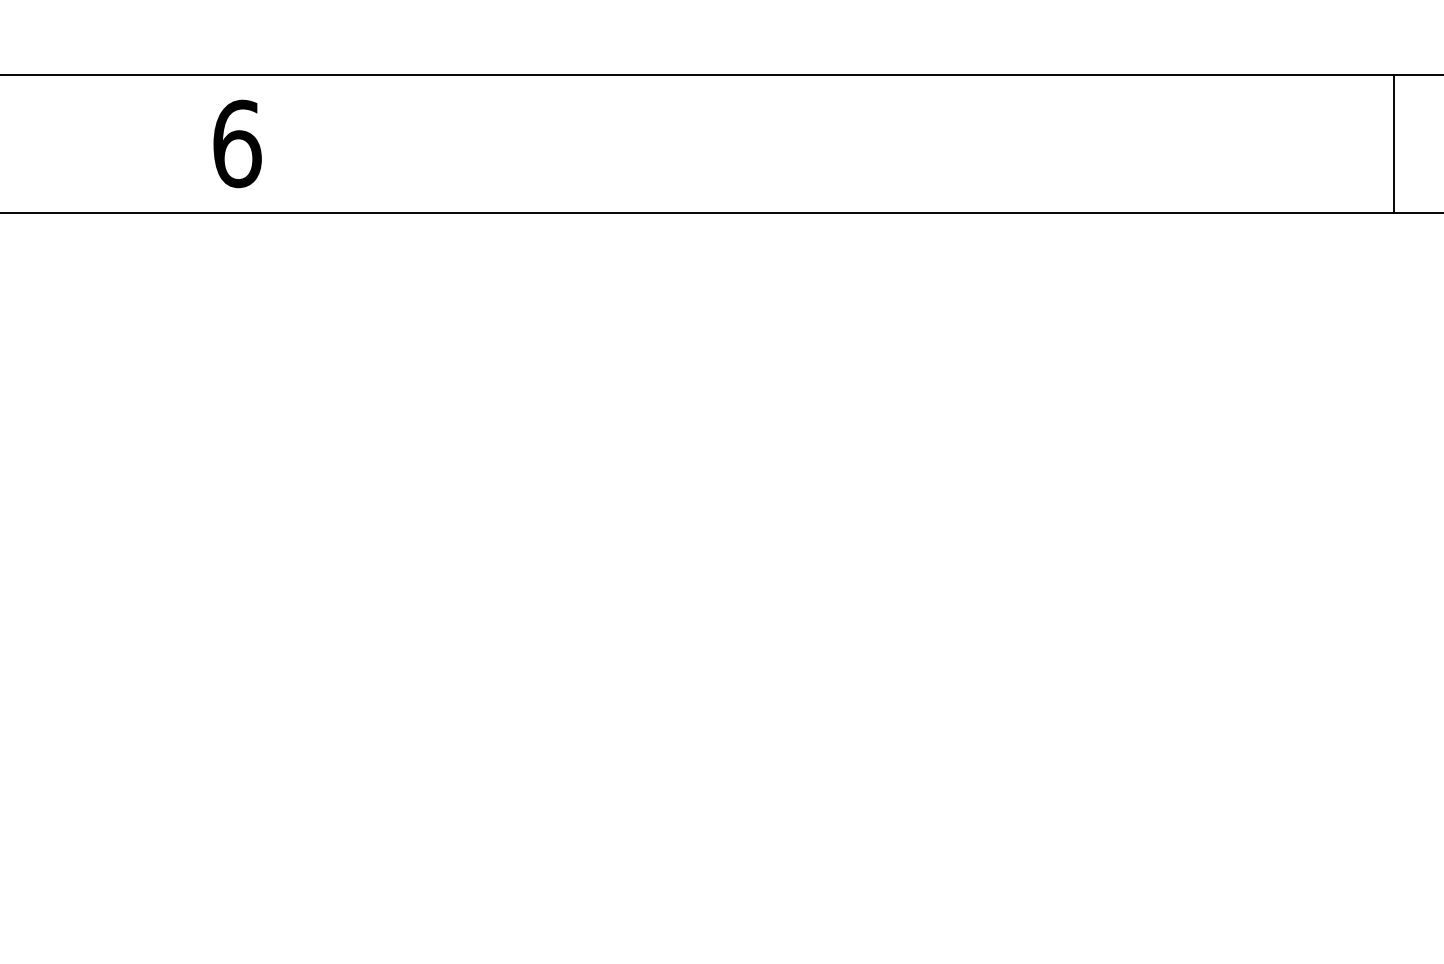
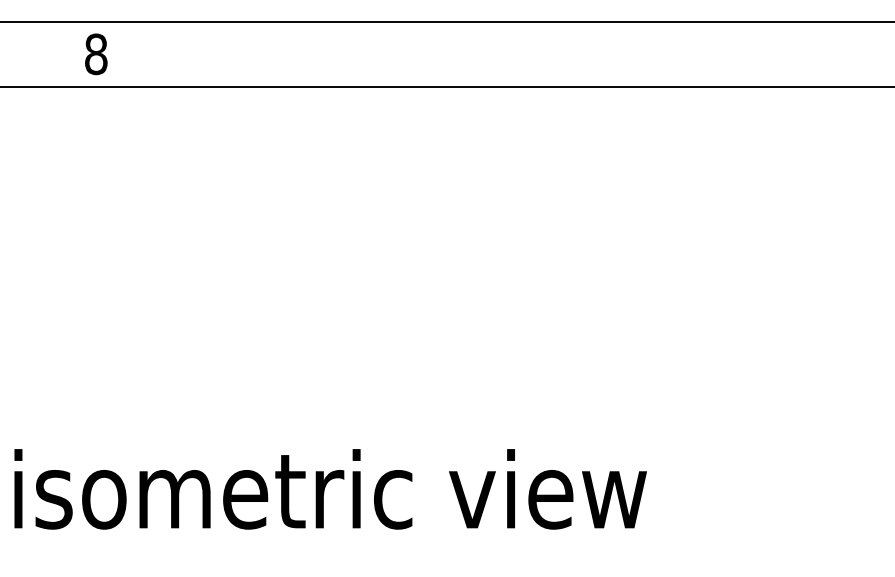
text: (237, 142) -> (96, 53), 6 -> 8
line: (1393, 144) -> (641, 54), removed

